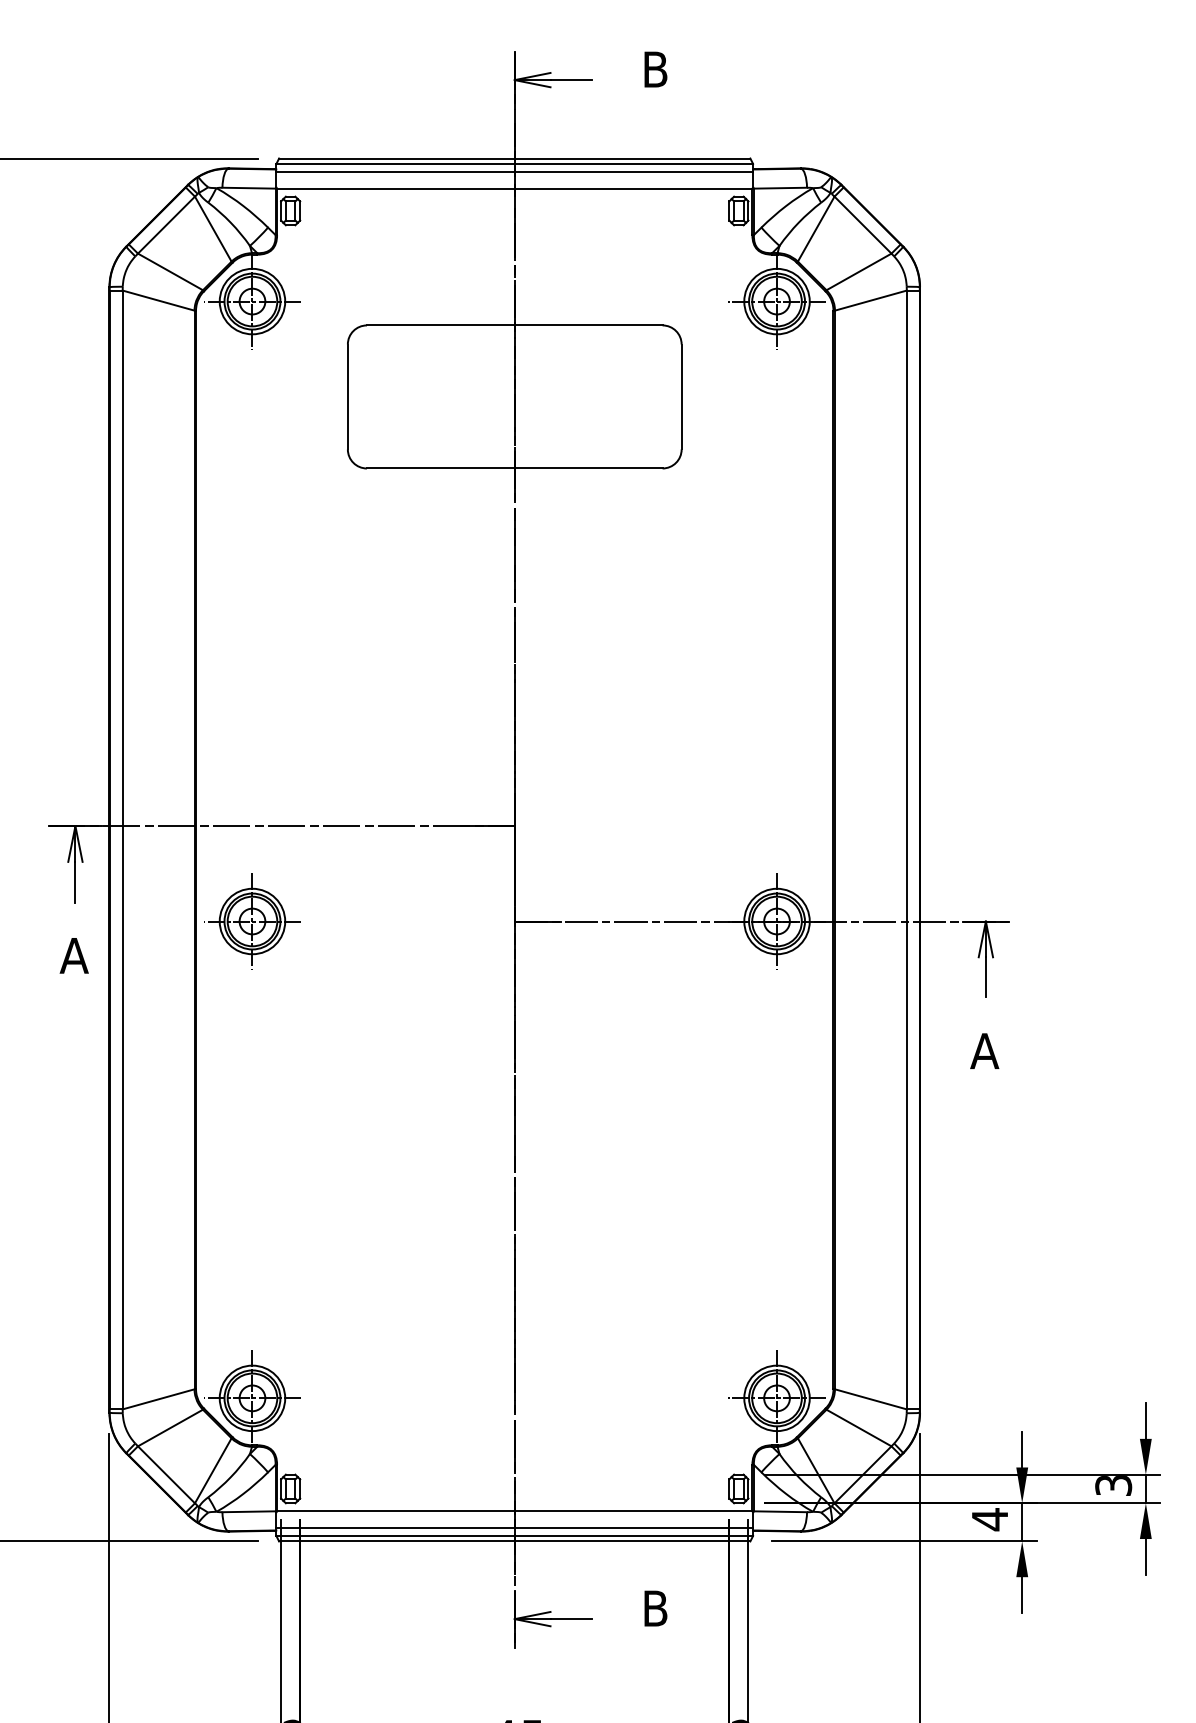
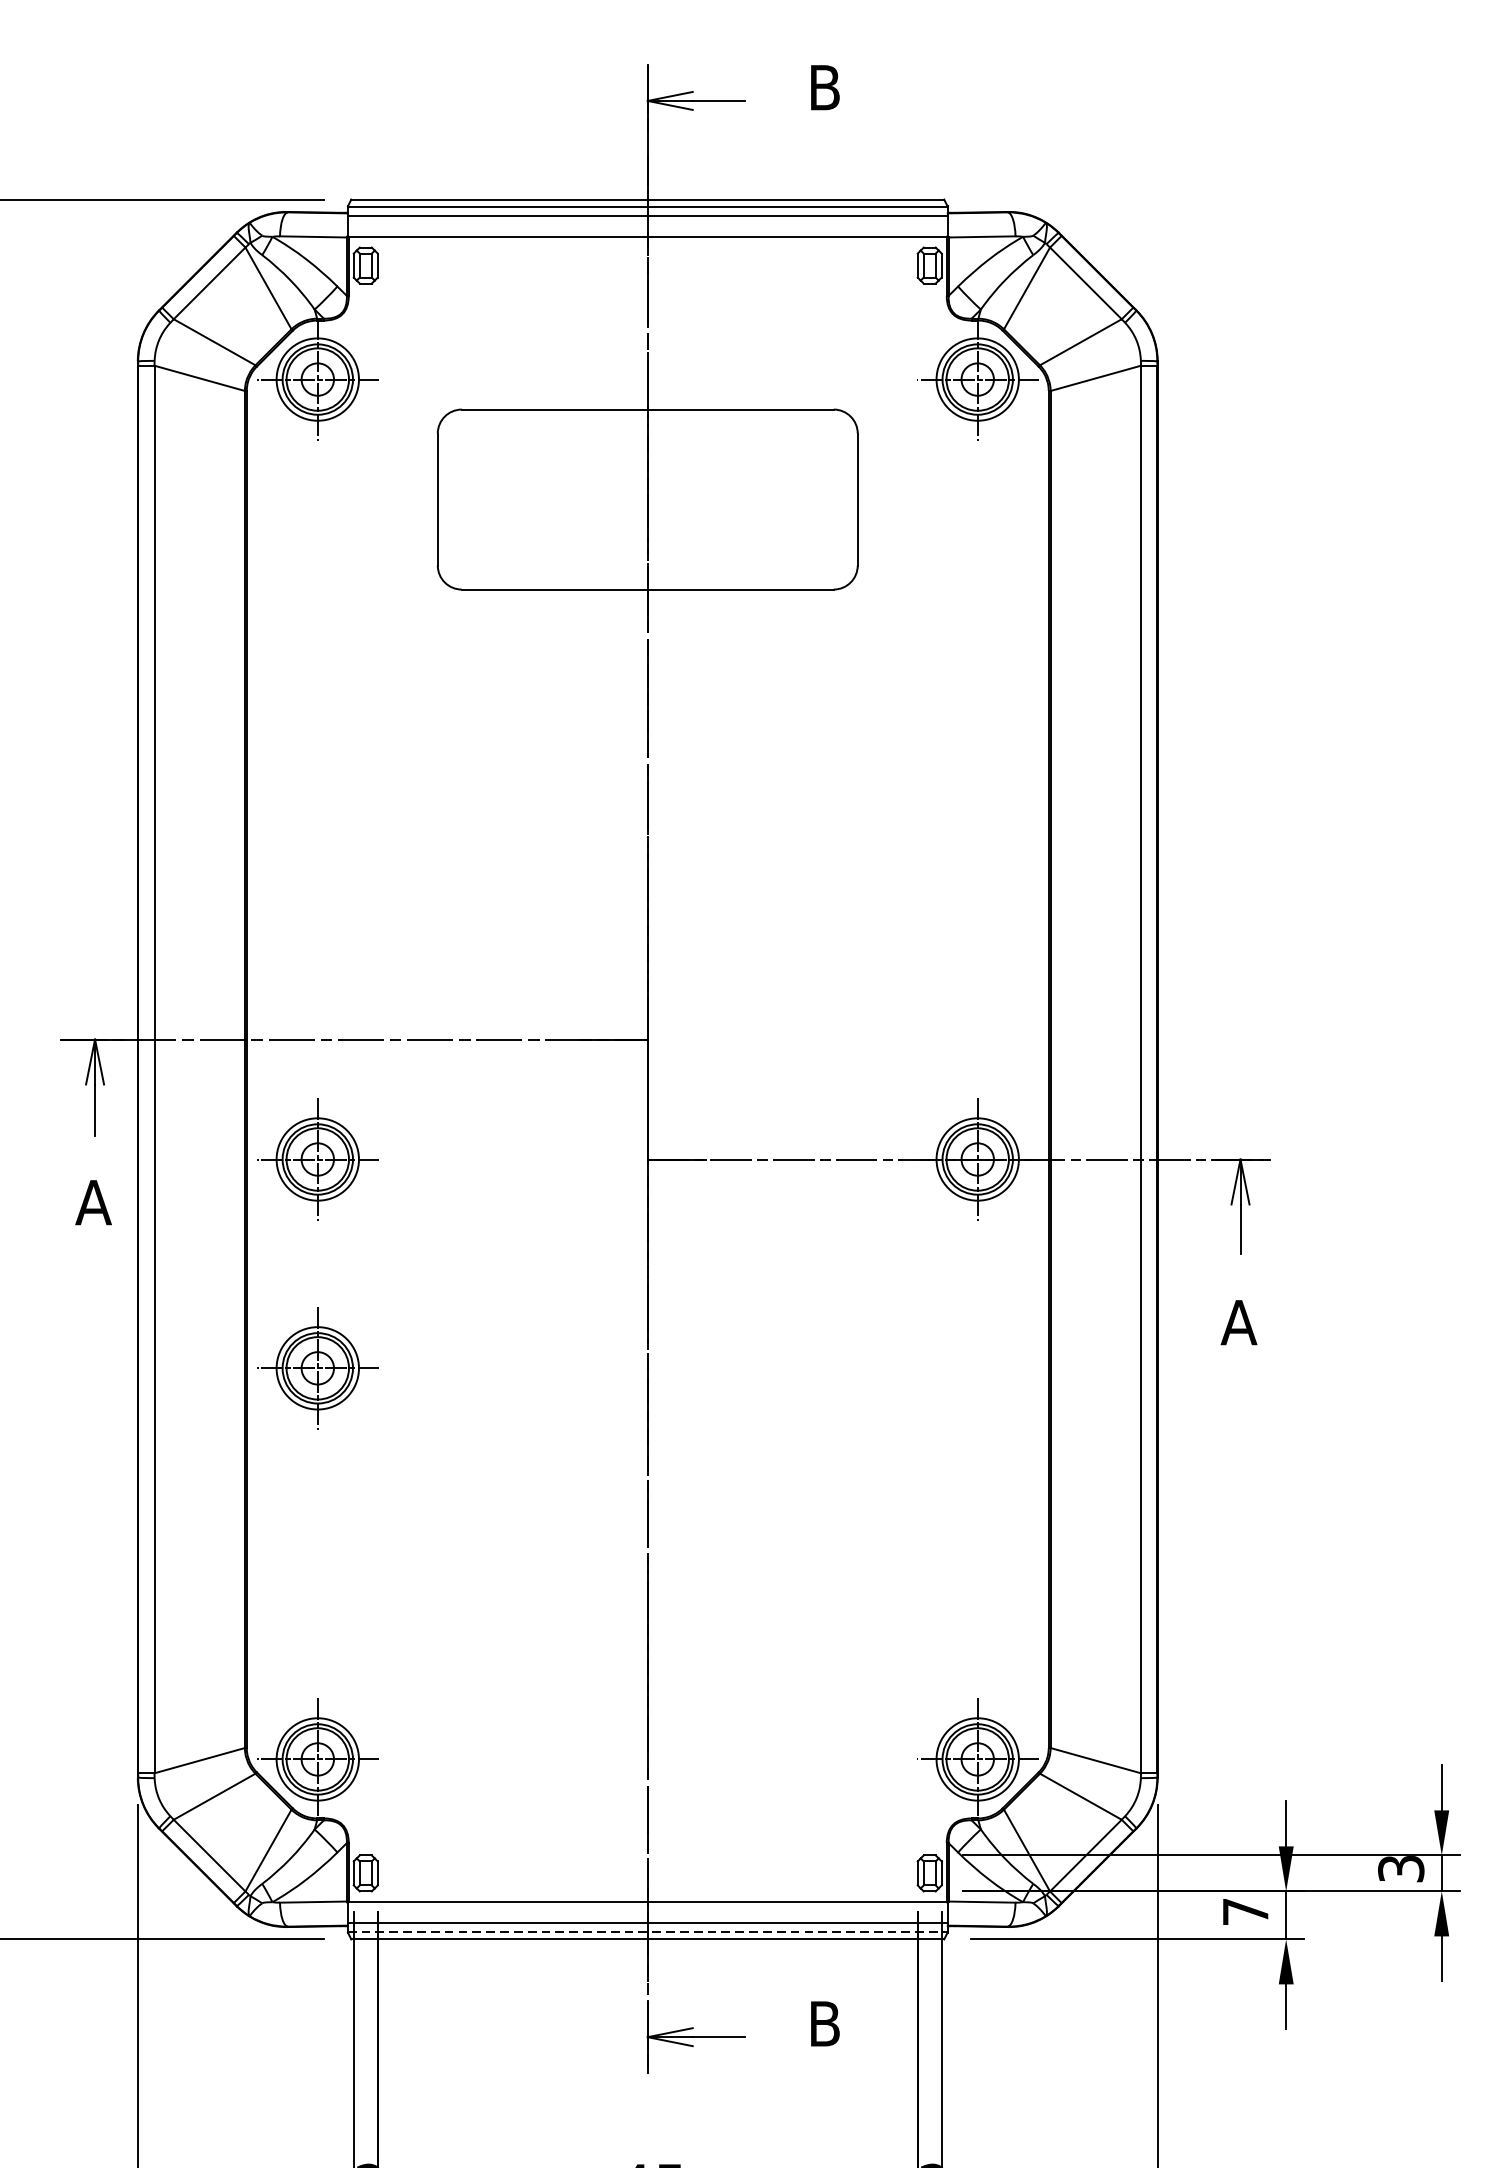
part: (252, 1087) -> (317, 1368), added
text: (989, 1519) -> (1245, 1911), 4 -> 7
line: (515, 1535) -> (648, 1931), solid -> dashed

